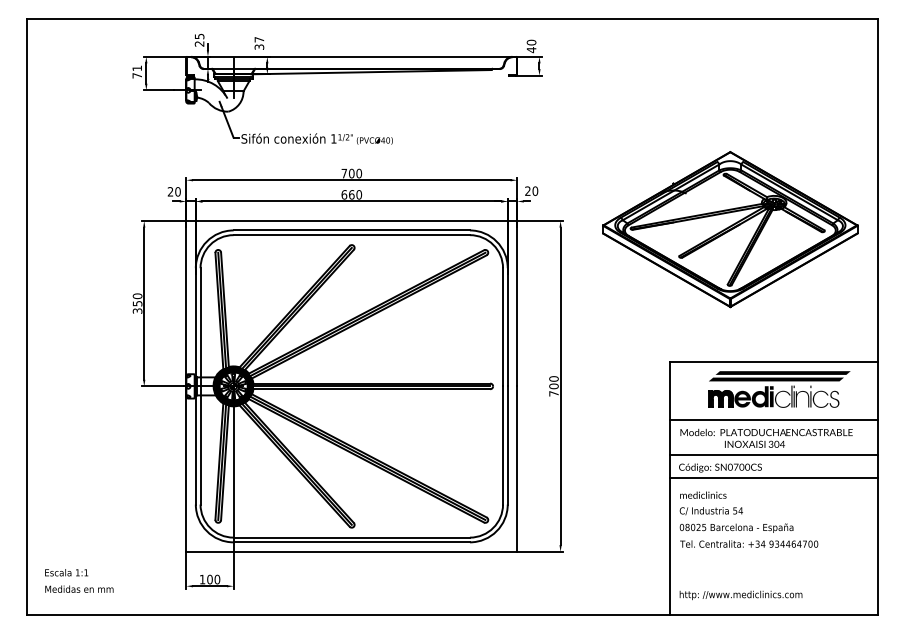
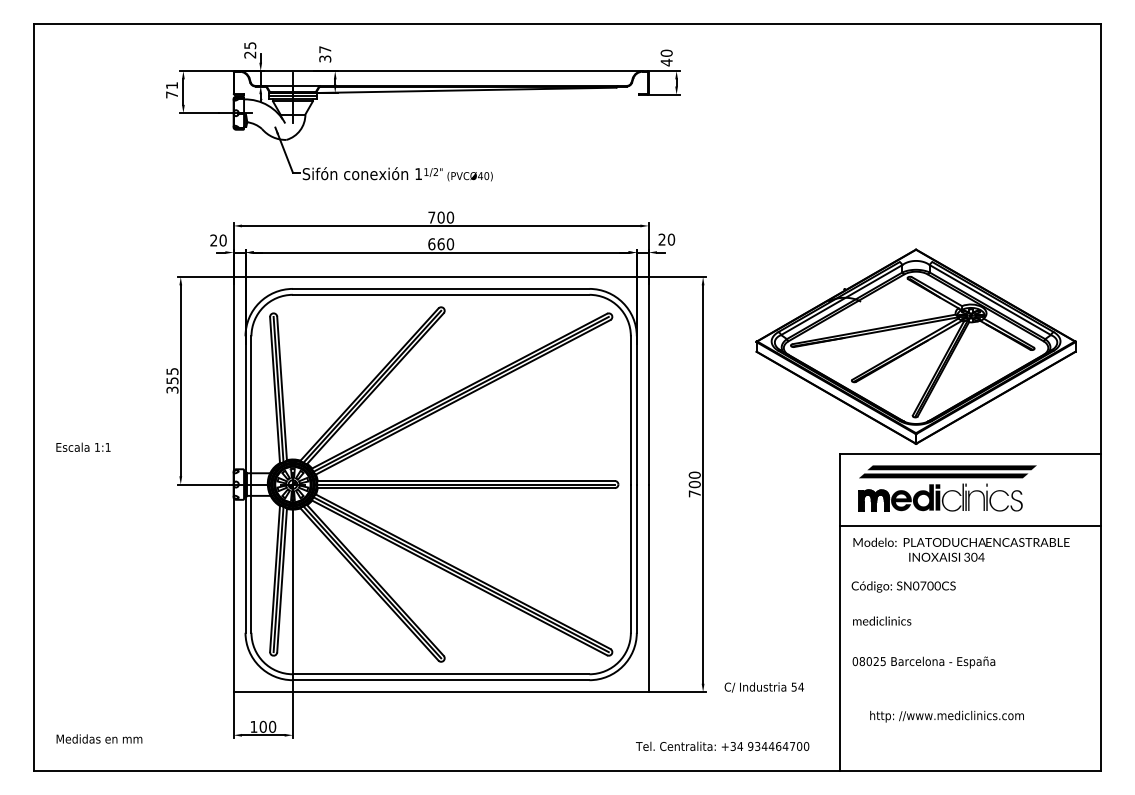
part: (730, 229) -> (916, 346), moved
text: (137, 296) -> (172, 371), 350 -> 355
part: (779, 389) -> (947, 488), moved
line: (773, 454) -> (970, 569), removed
line: (773, 478) -> (970, 600), removed
text: (710, 511) -> (763, 687), moved
text: (749, 543) -> (723, 745), moved
text: (66, 572) -> (83, 447), moved
text: (740, 595) -> (946, 716), moved

